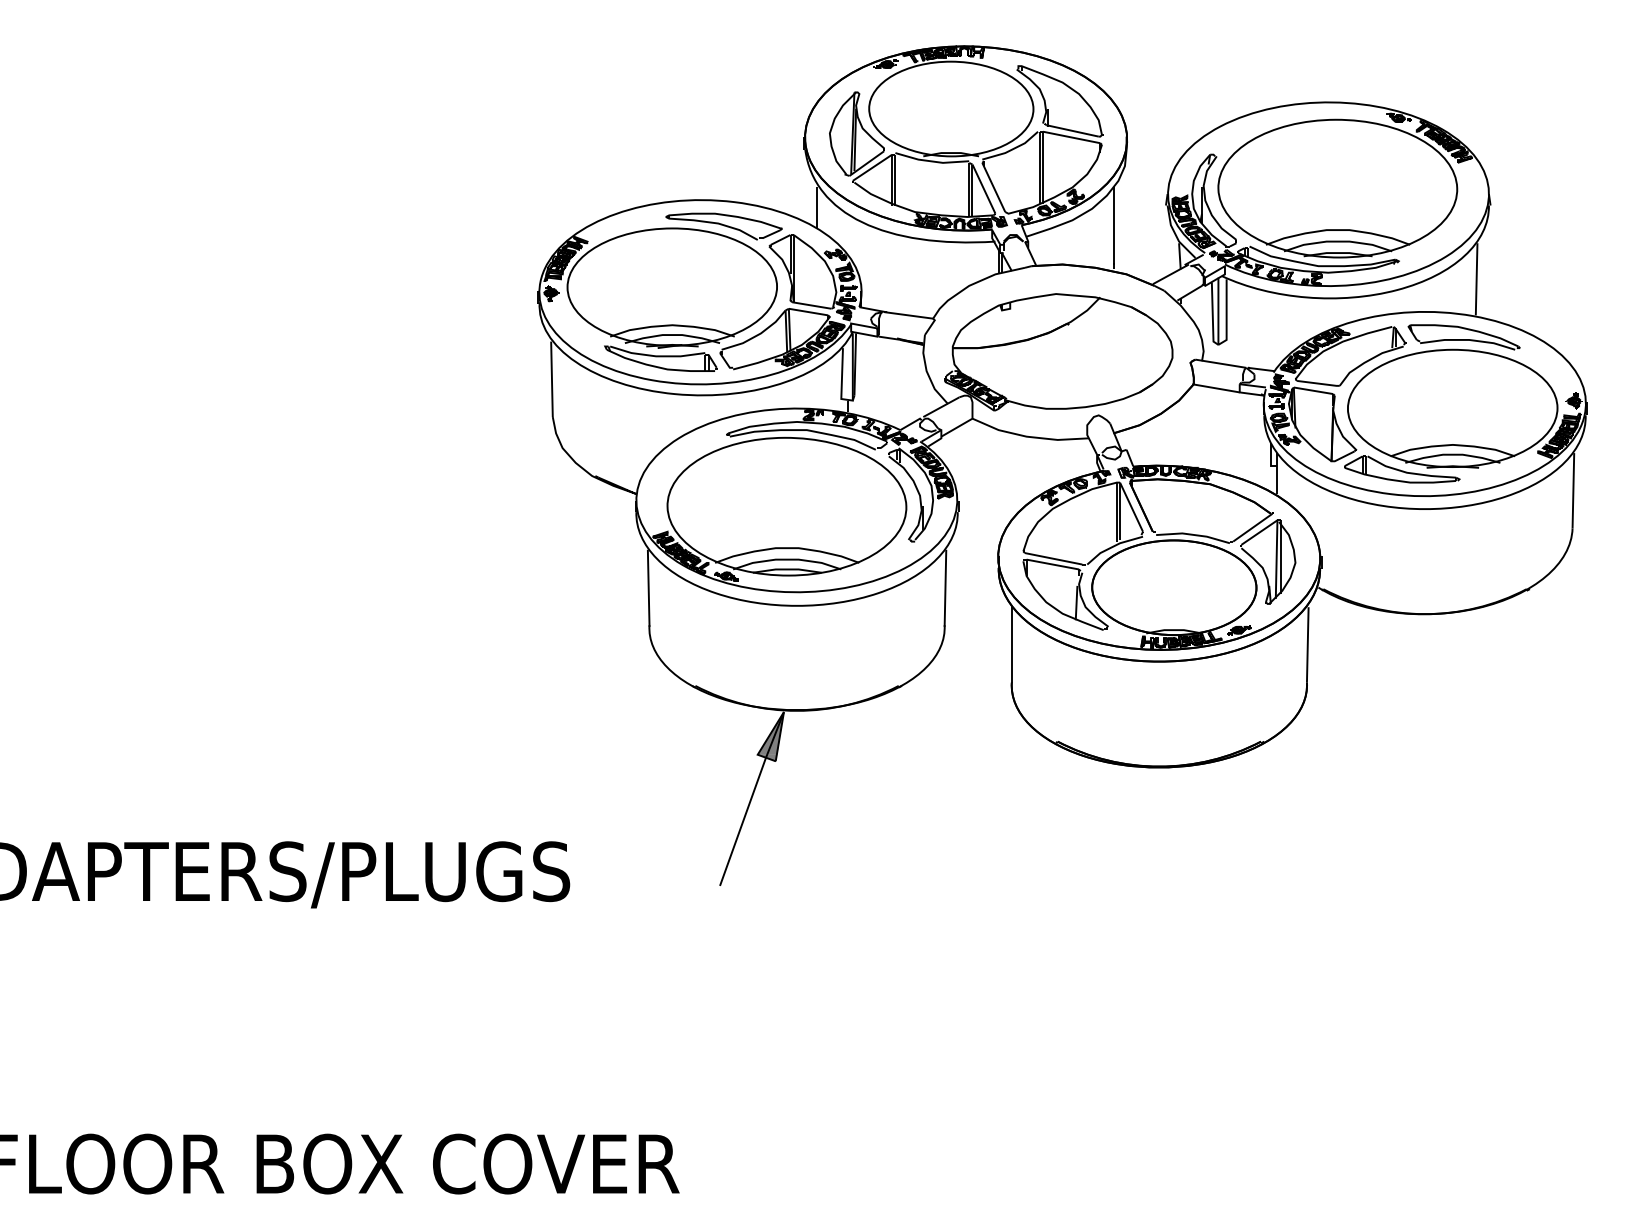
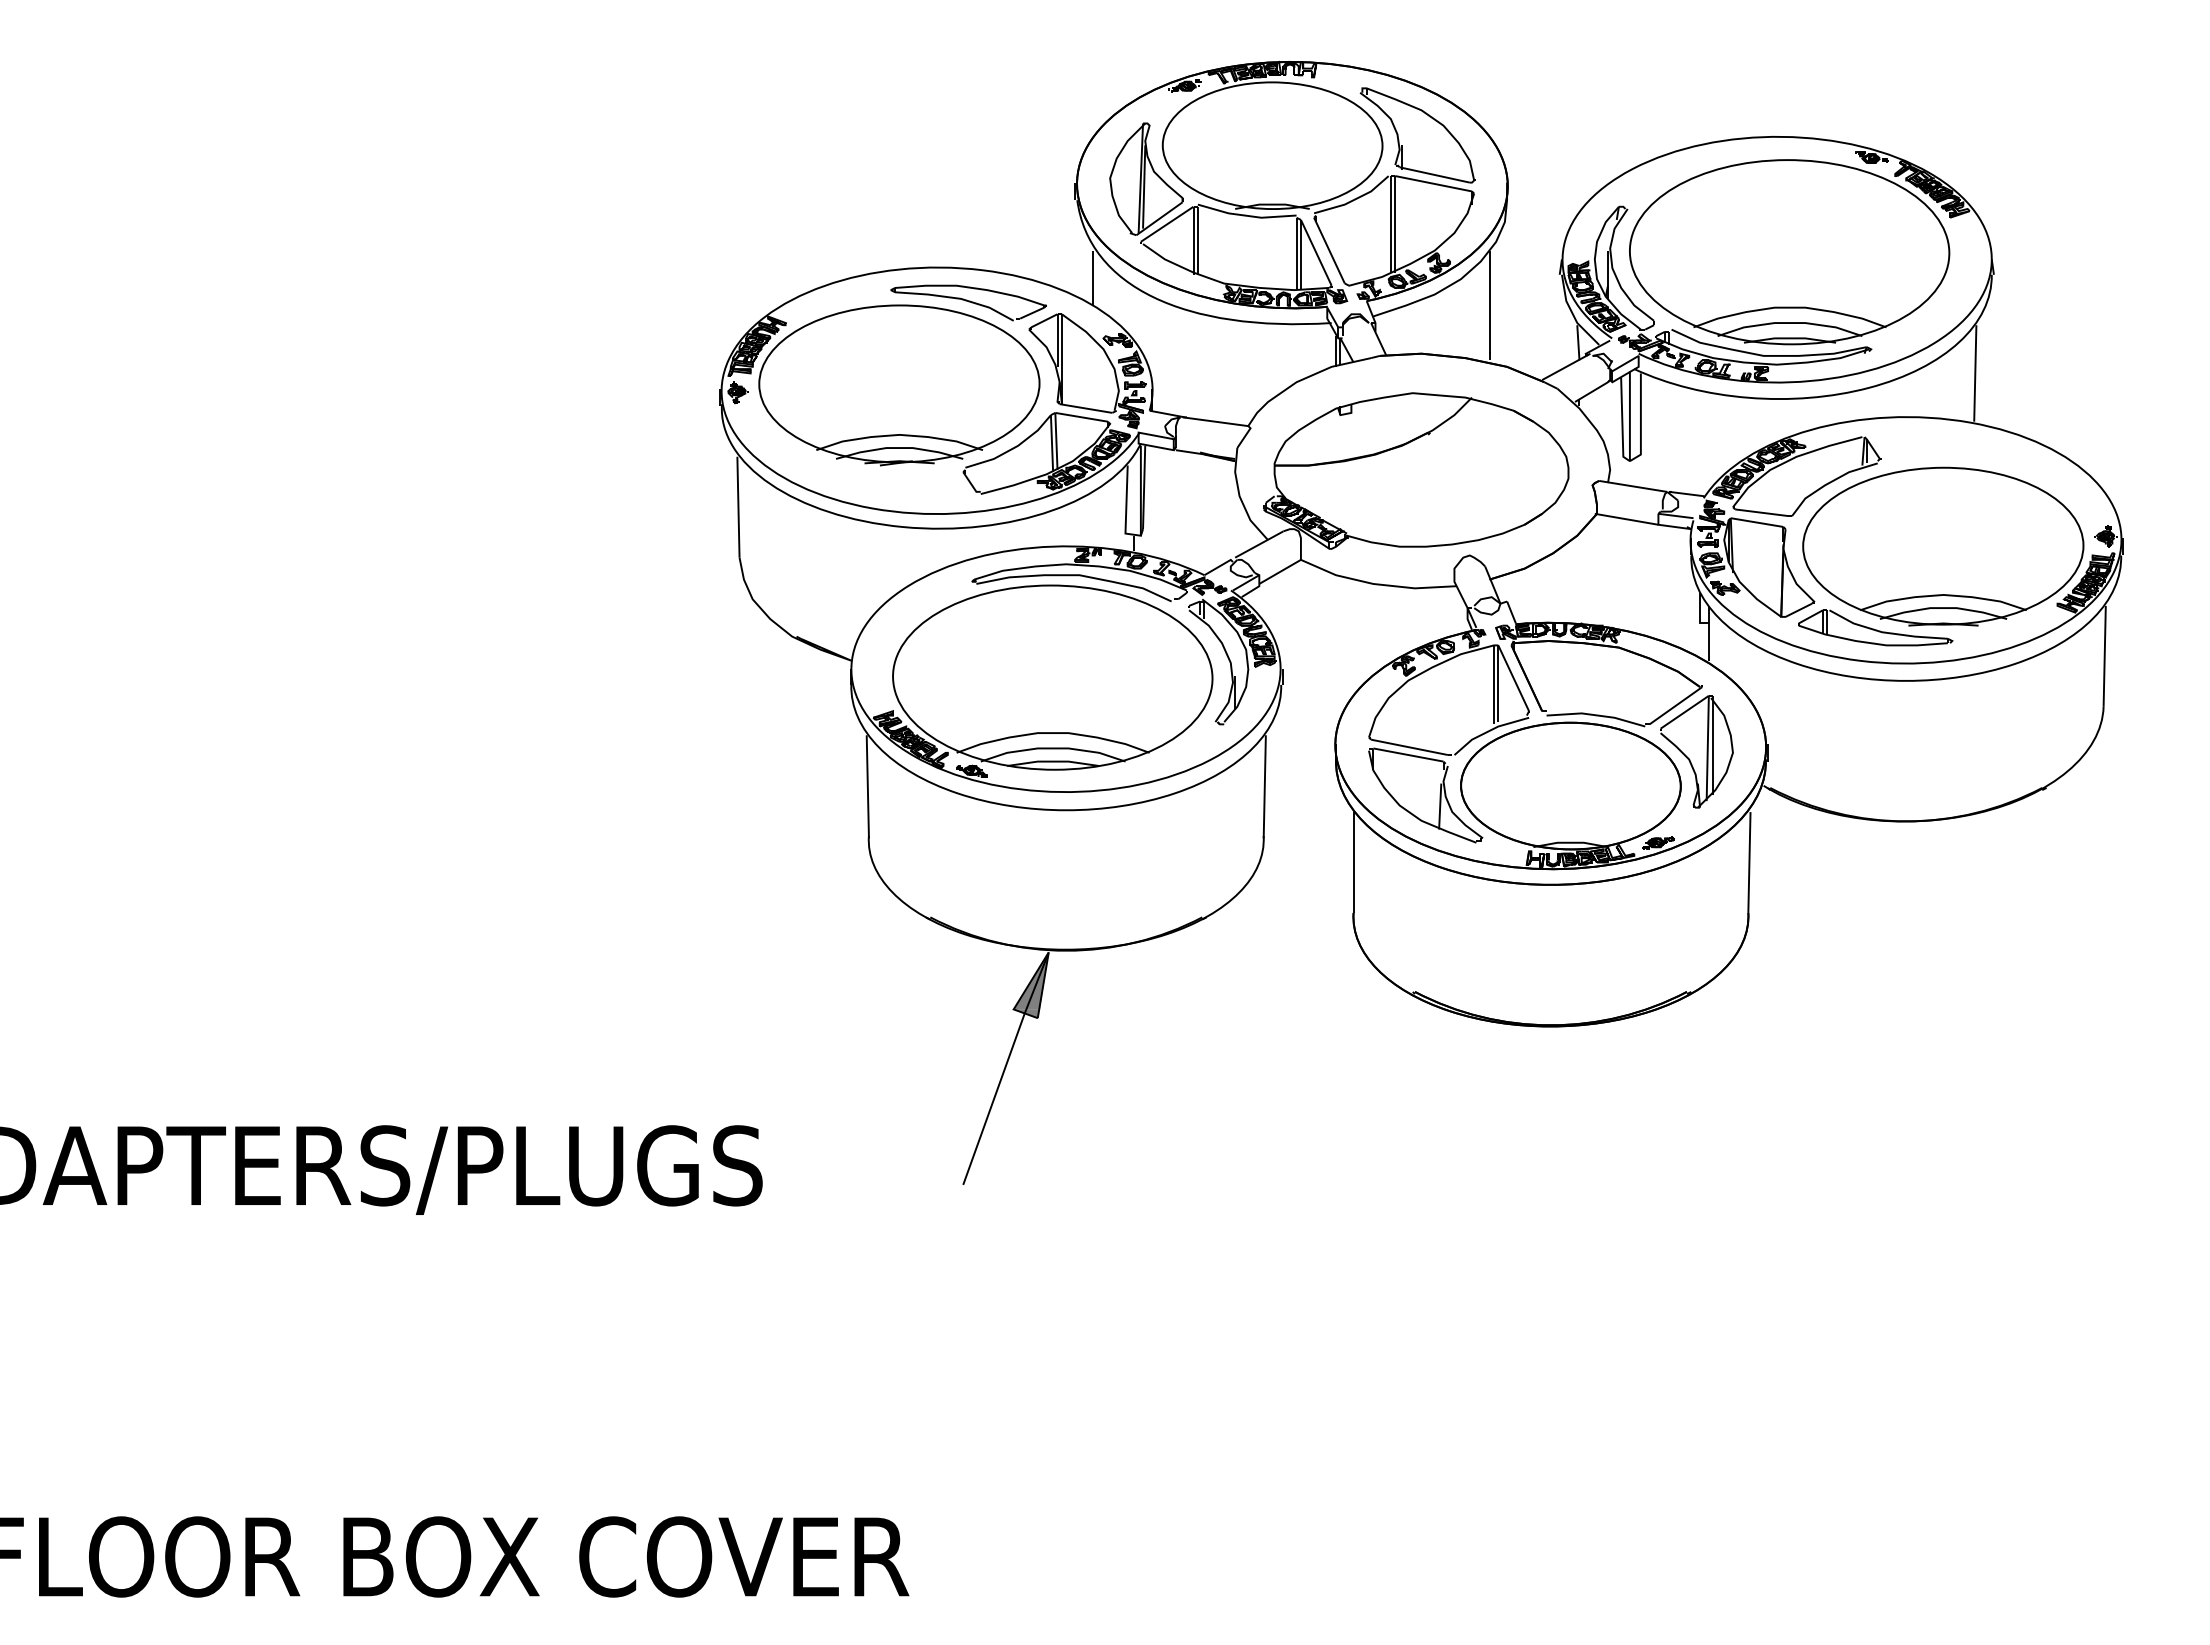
part: (1464, 337) -> (1958, 451), removed
part: (660, 358) -> (883, 479), removed

